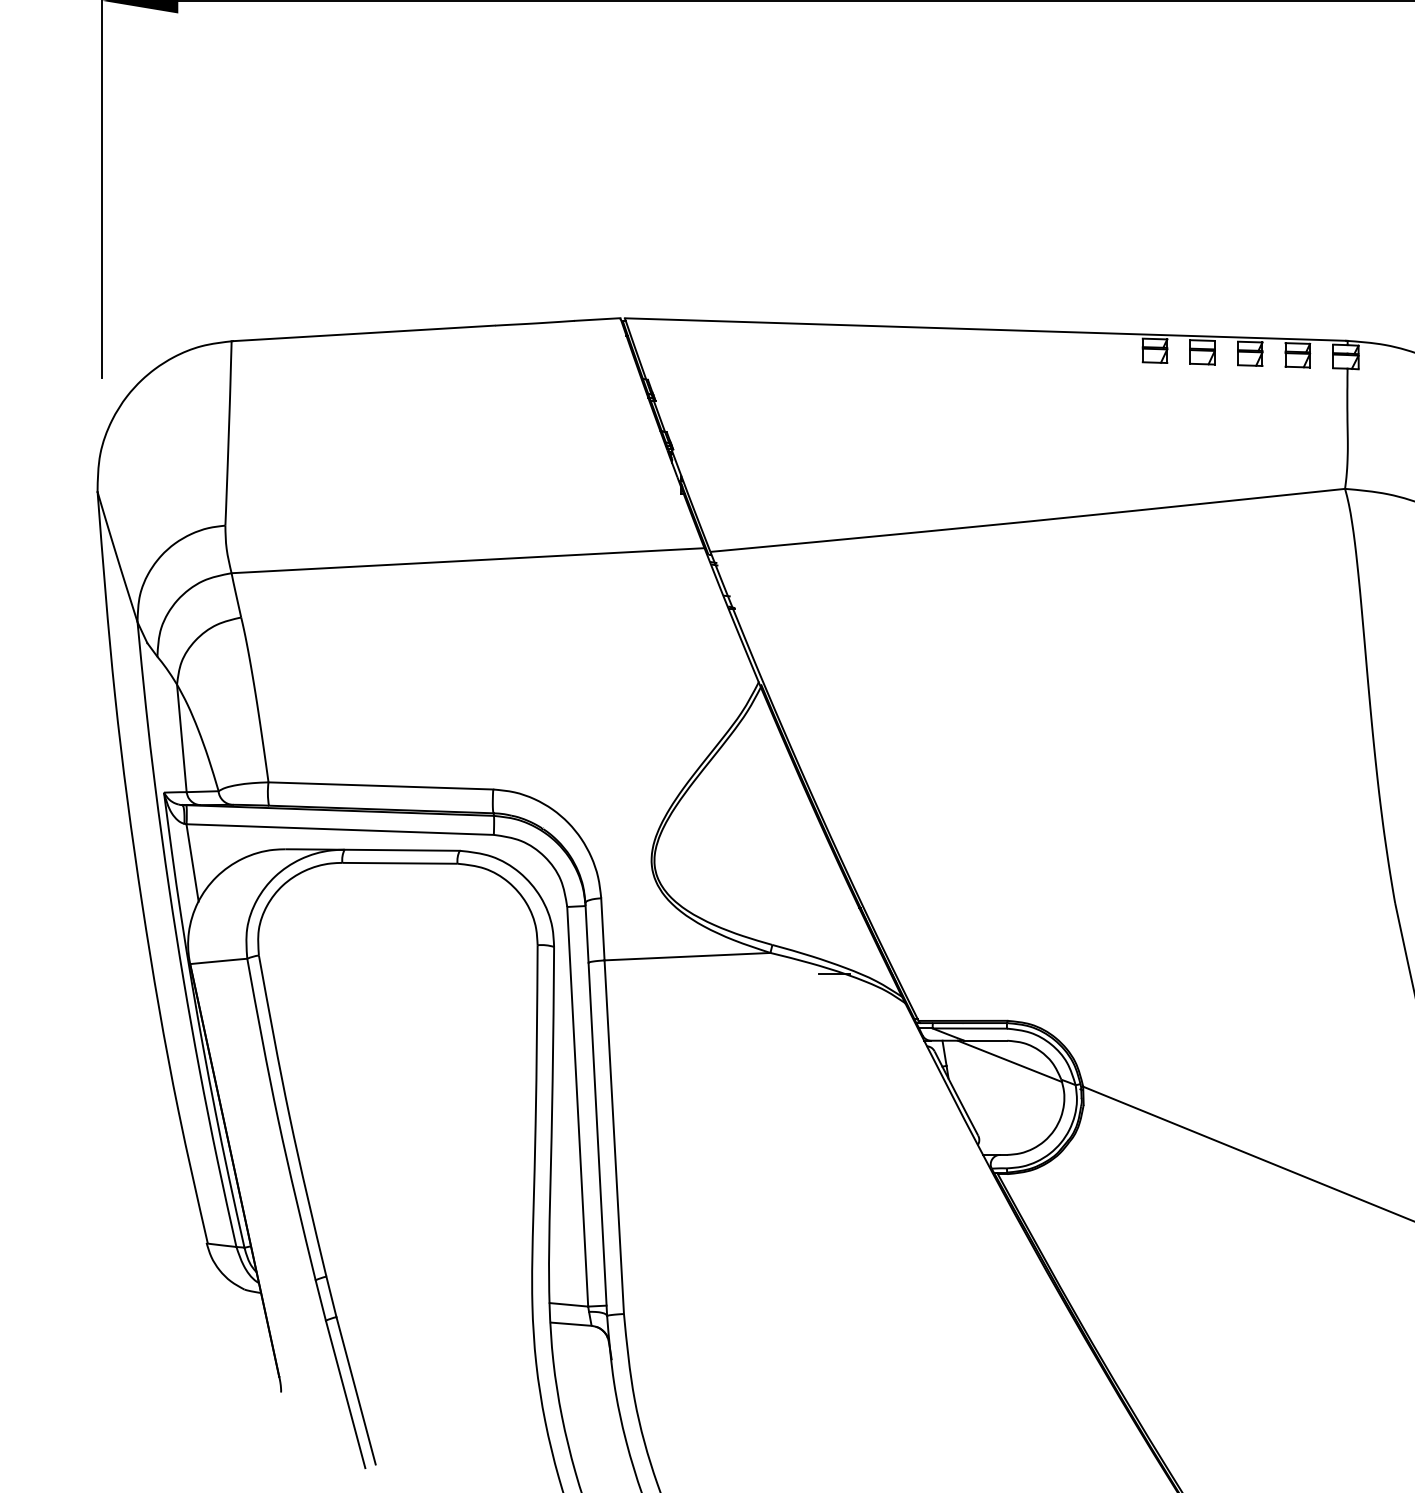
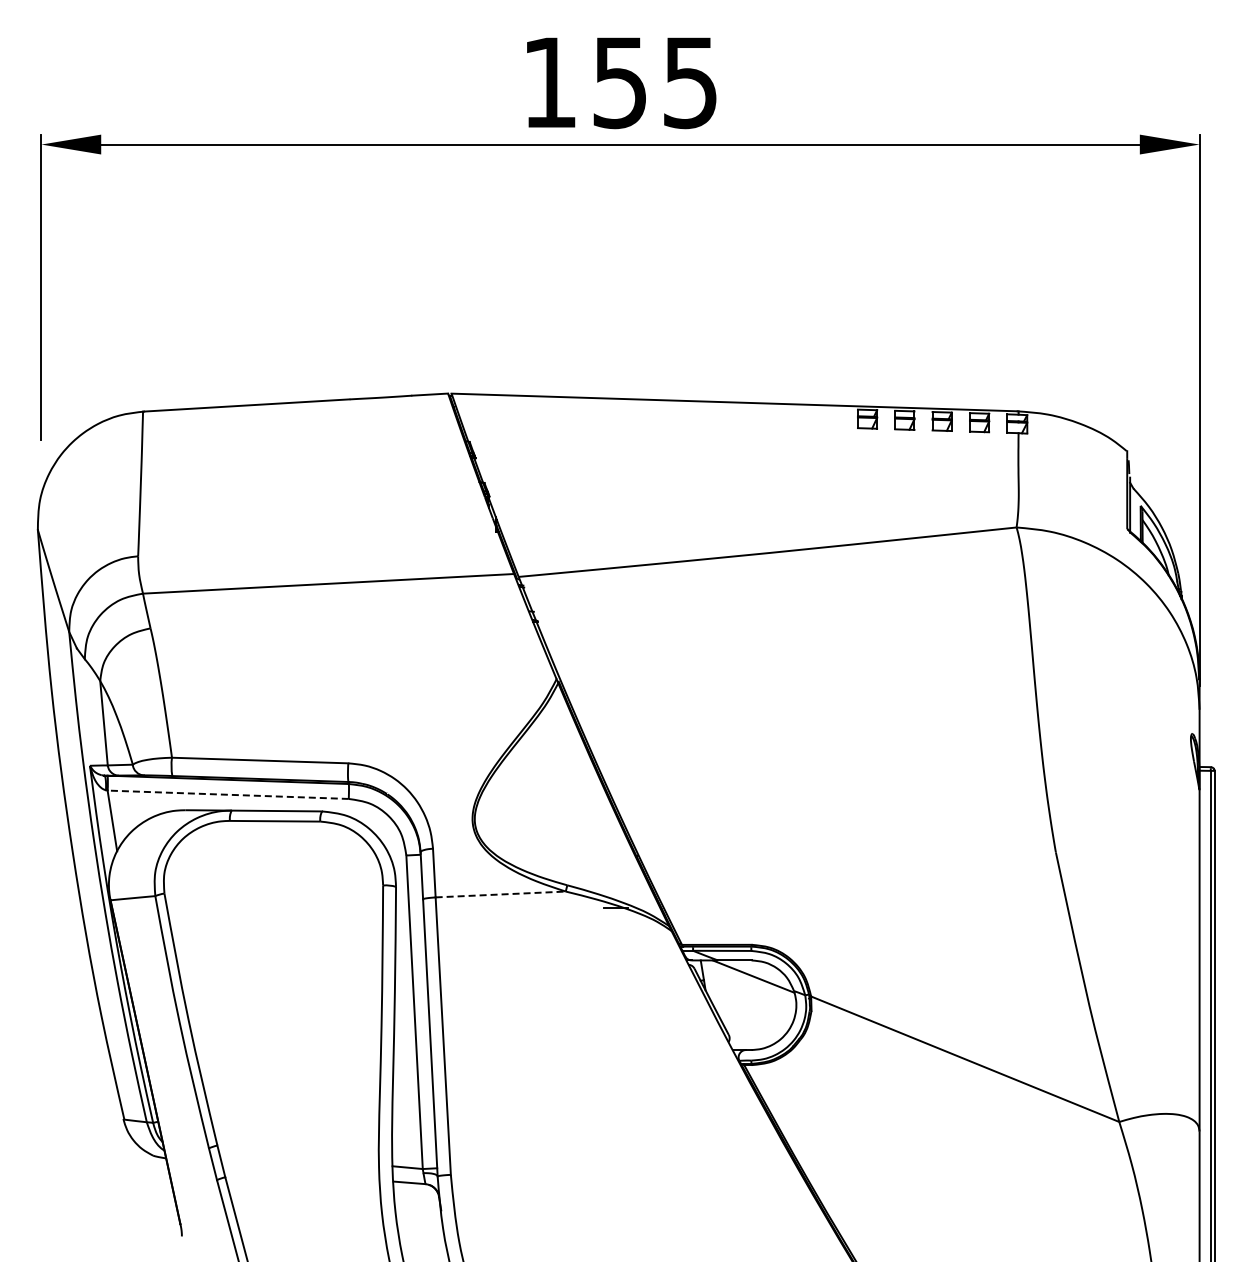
line: (340, 829) -> (228, 794), solid -> dashed
line: (688, 956) -> (501, 894), solid -> dashed

